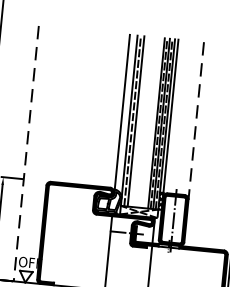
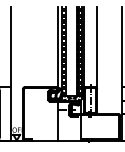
line: (196, 121) -> (97, 48), dashed -> solid
line: (25, 153) -> (10, 73), dashed -> solid

